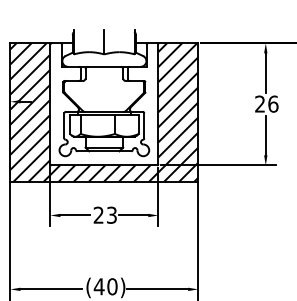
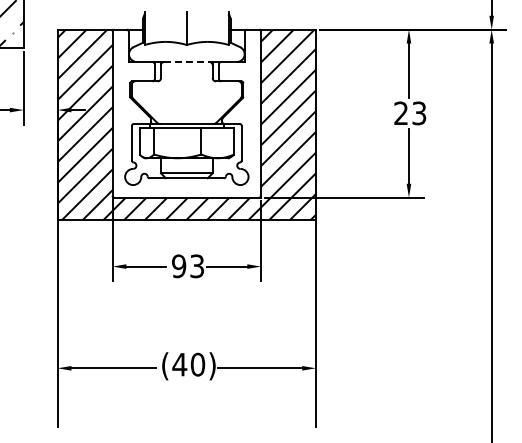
line: (104, 66) -> (186, 61), solid -> dashed
text: (273, 104) -> (419, 113), 26 -> 23
text: (99, 215) -> (179, 266), 23 -> 93

